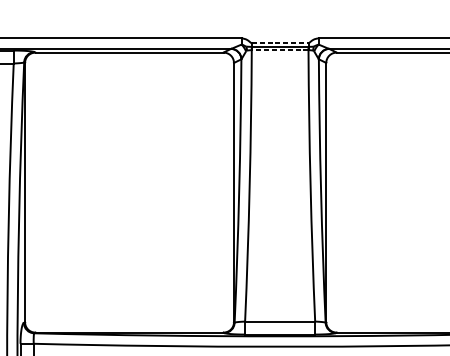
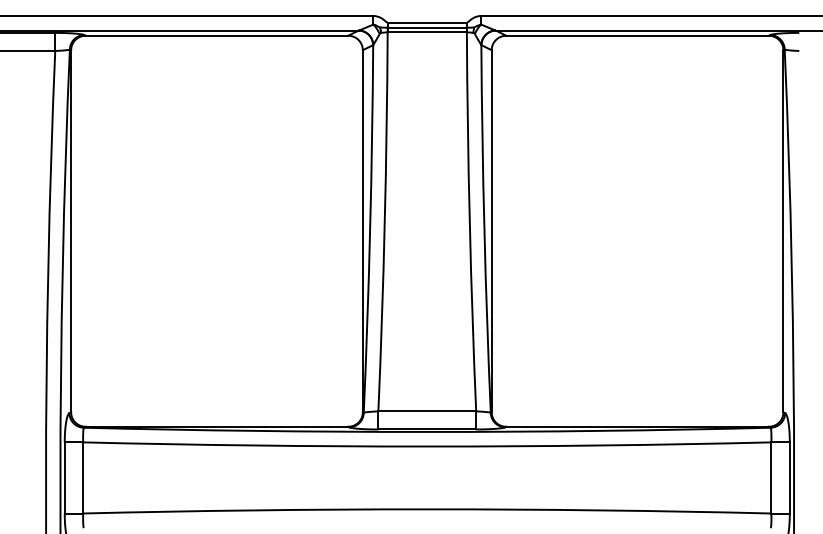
line: (280, 43) -> (427, 22), dashed -> solid
line: (280, 50) -> (427, 32), dashed -> solid

